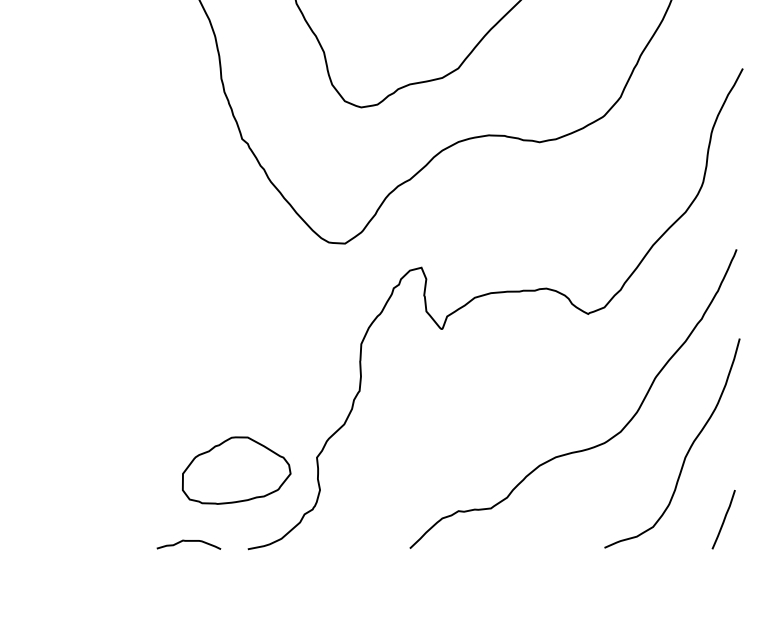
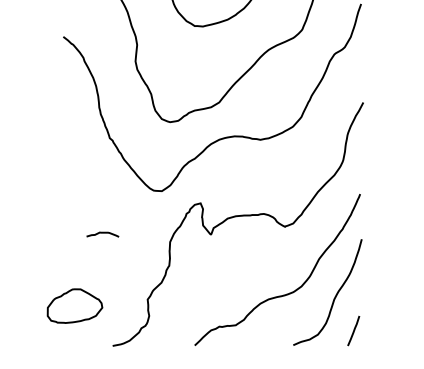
part: (235, 469) -> (74, 305), moved
curve: (188, 542) -> (102, 233), moved

